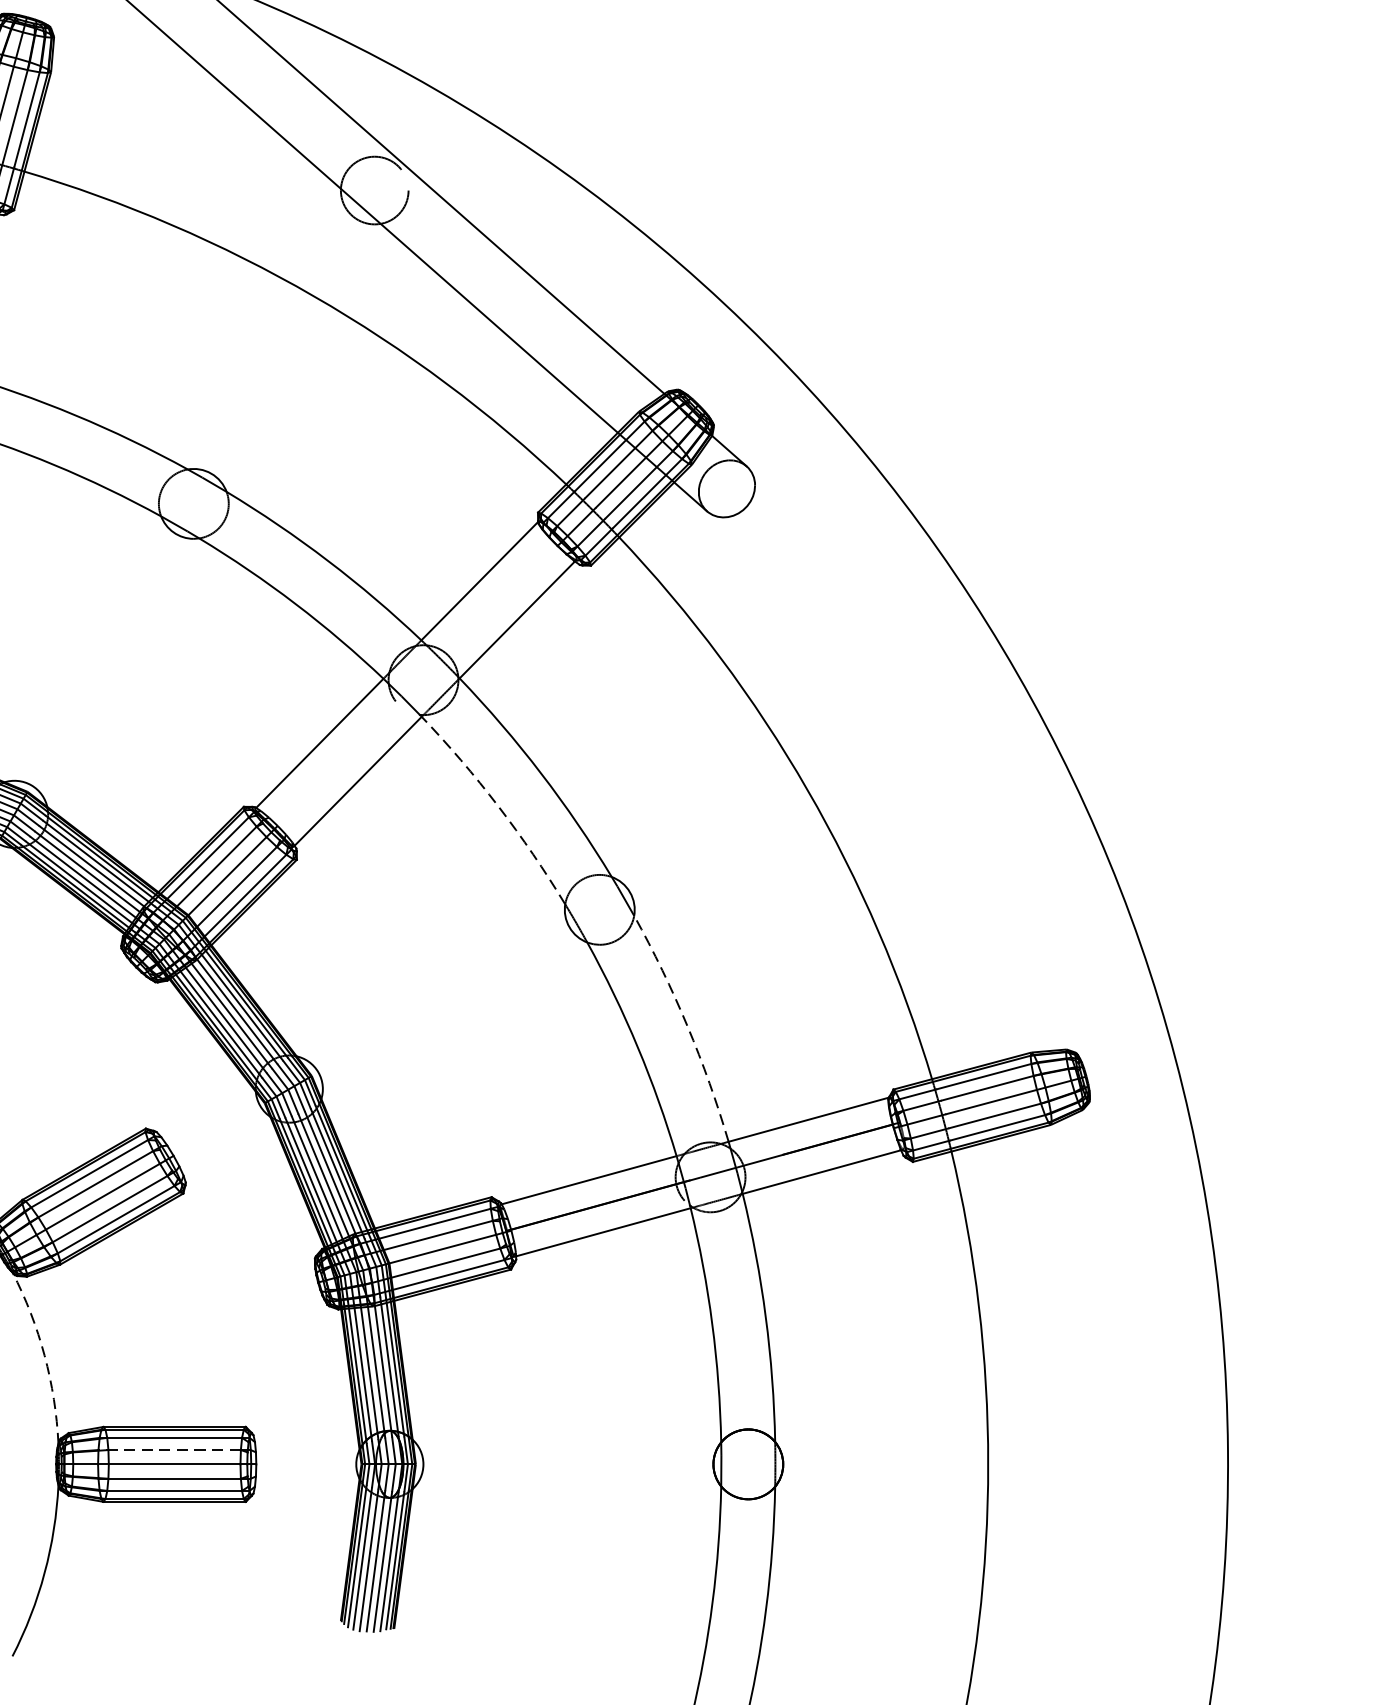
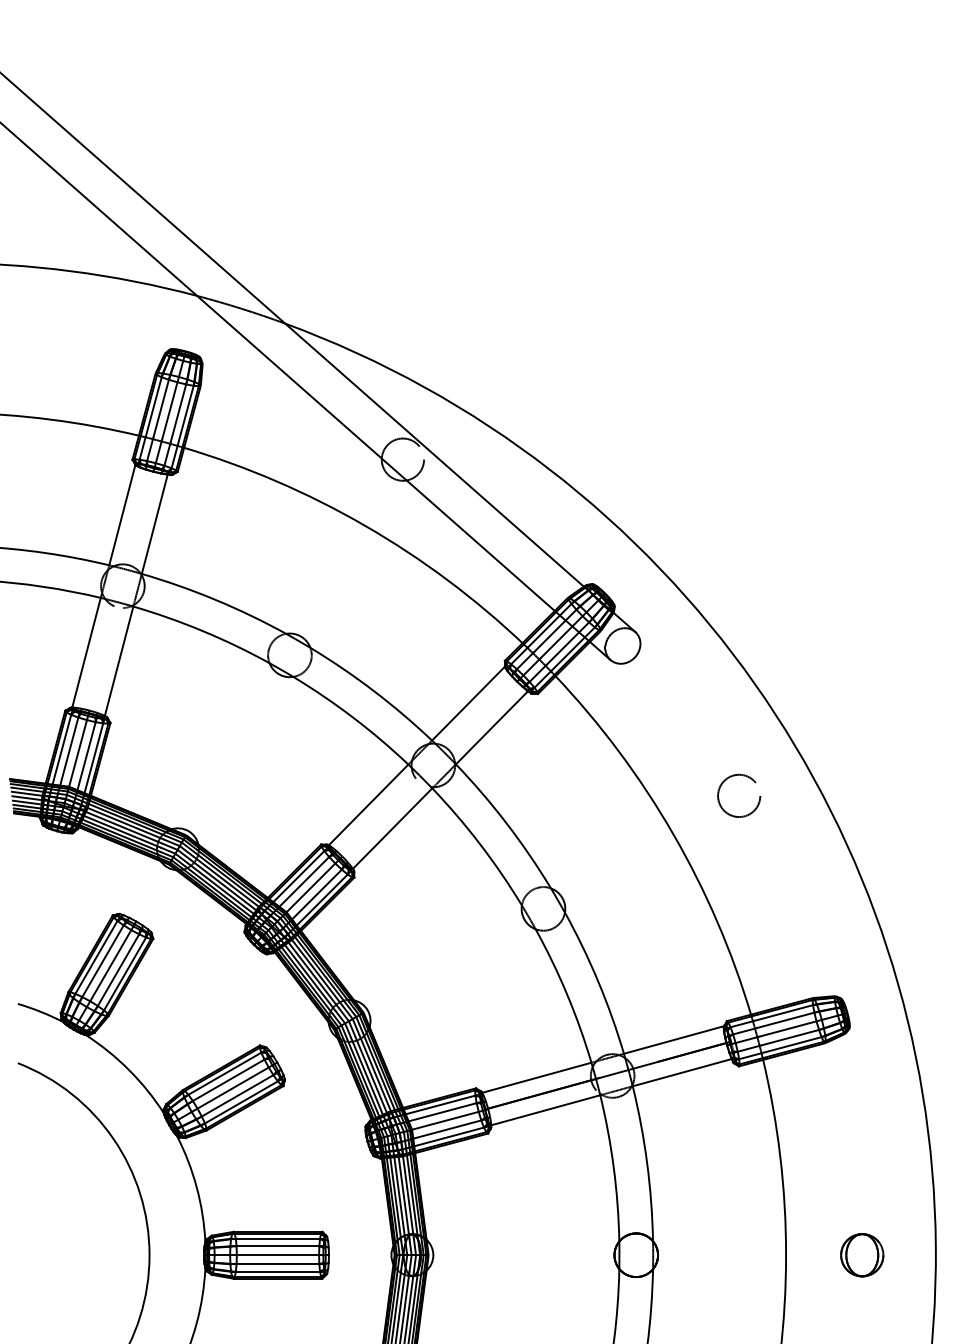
circle: (913, 728) -> (739, 795), added
arc: (498, 806) -> (480, 844), dashed -> solid
arc: (687, 1026) -> (598, 981), dashed -> solid
arc: (44, 1355) -> (196, 1187), dashed -> solid
line: (169, 1450) -> (274, 1246), dashed -> solid
part: (1110, 1464) -> (862, 1255), added

